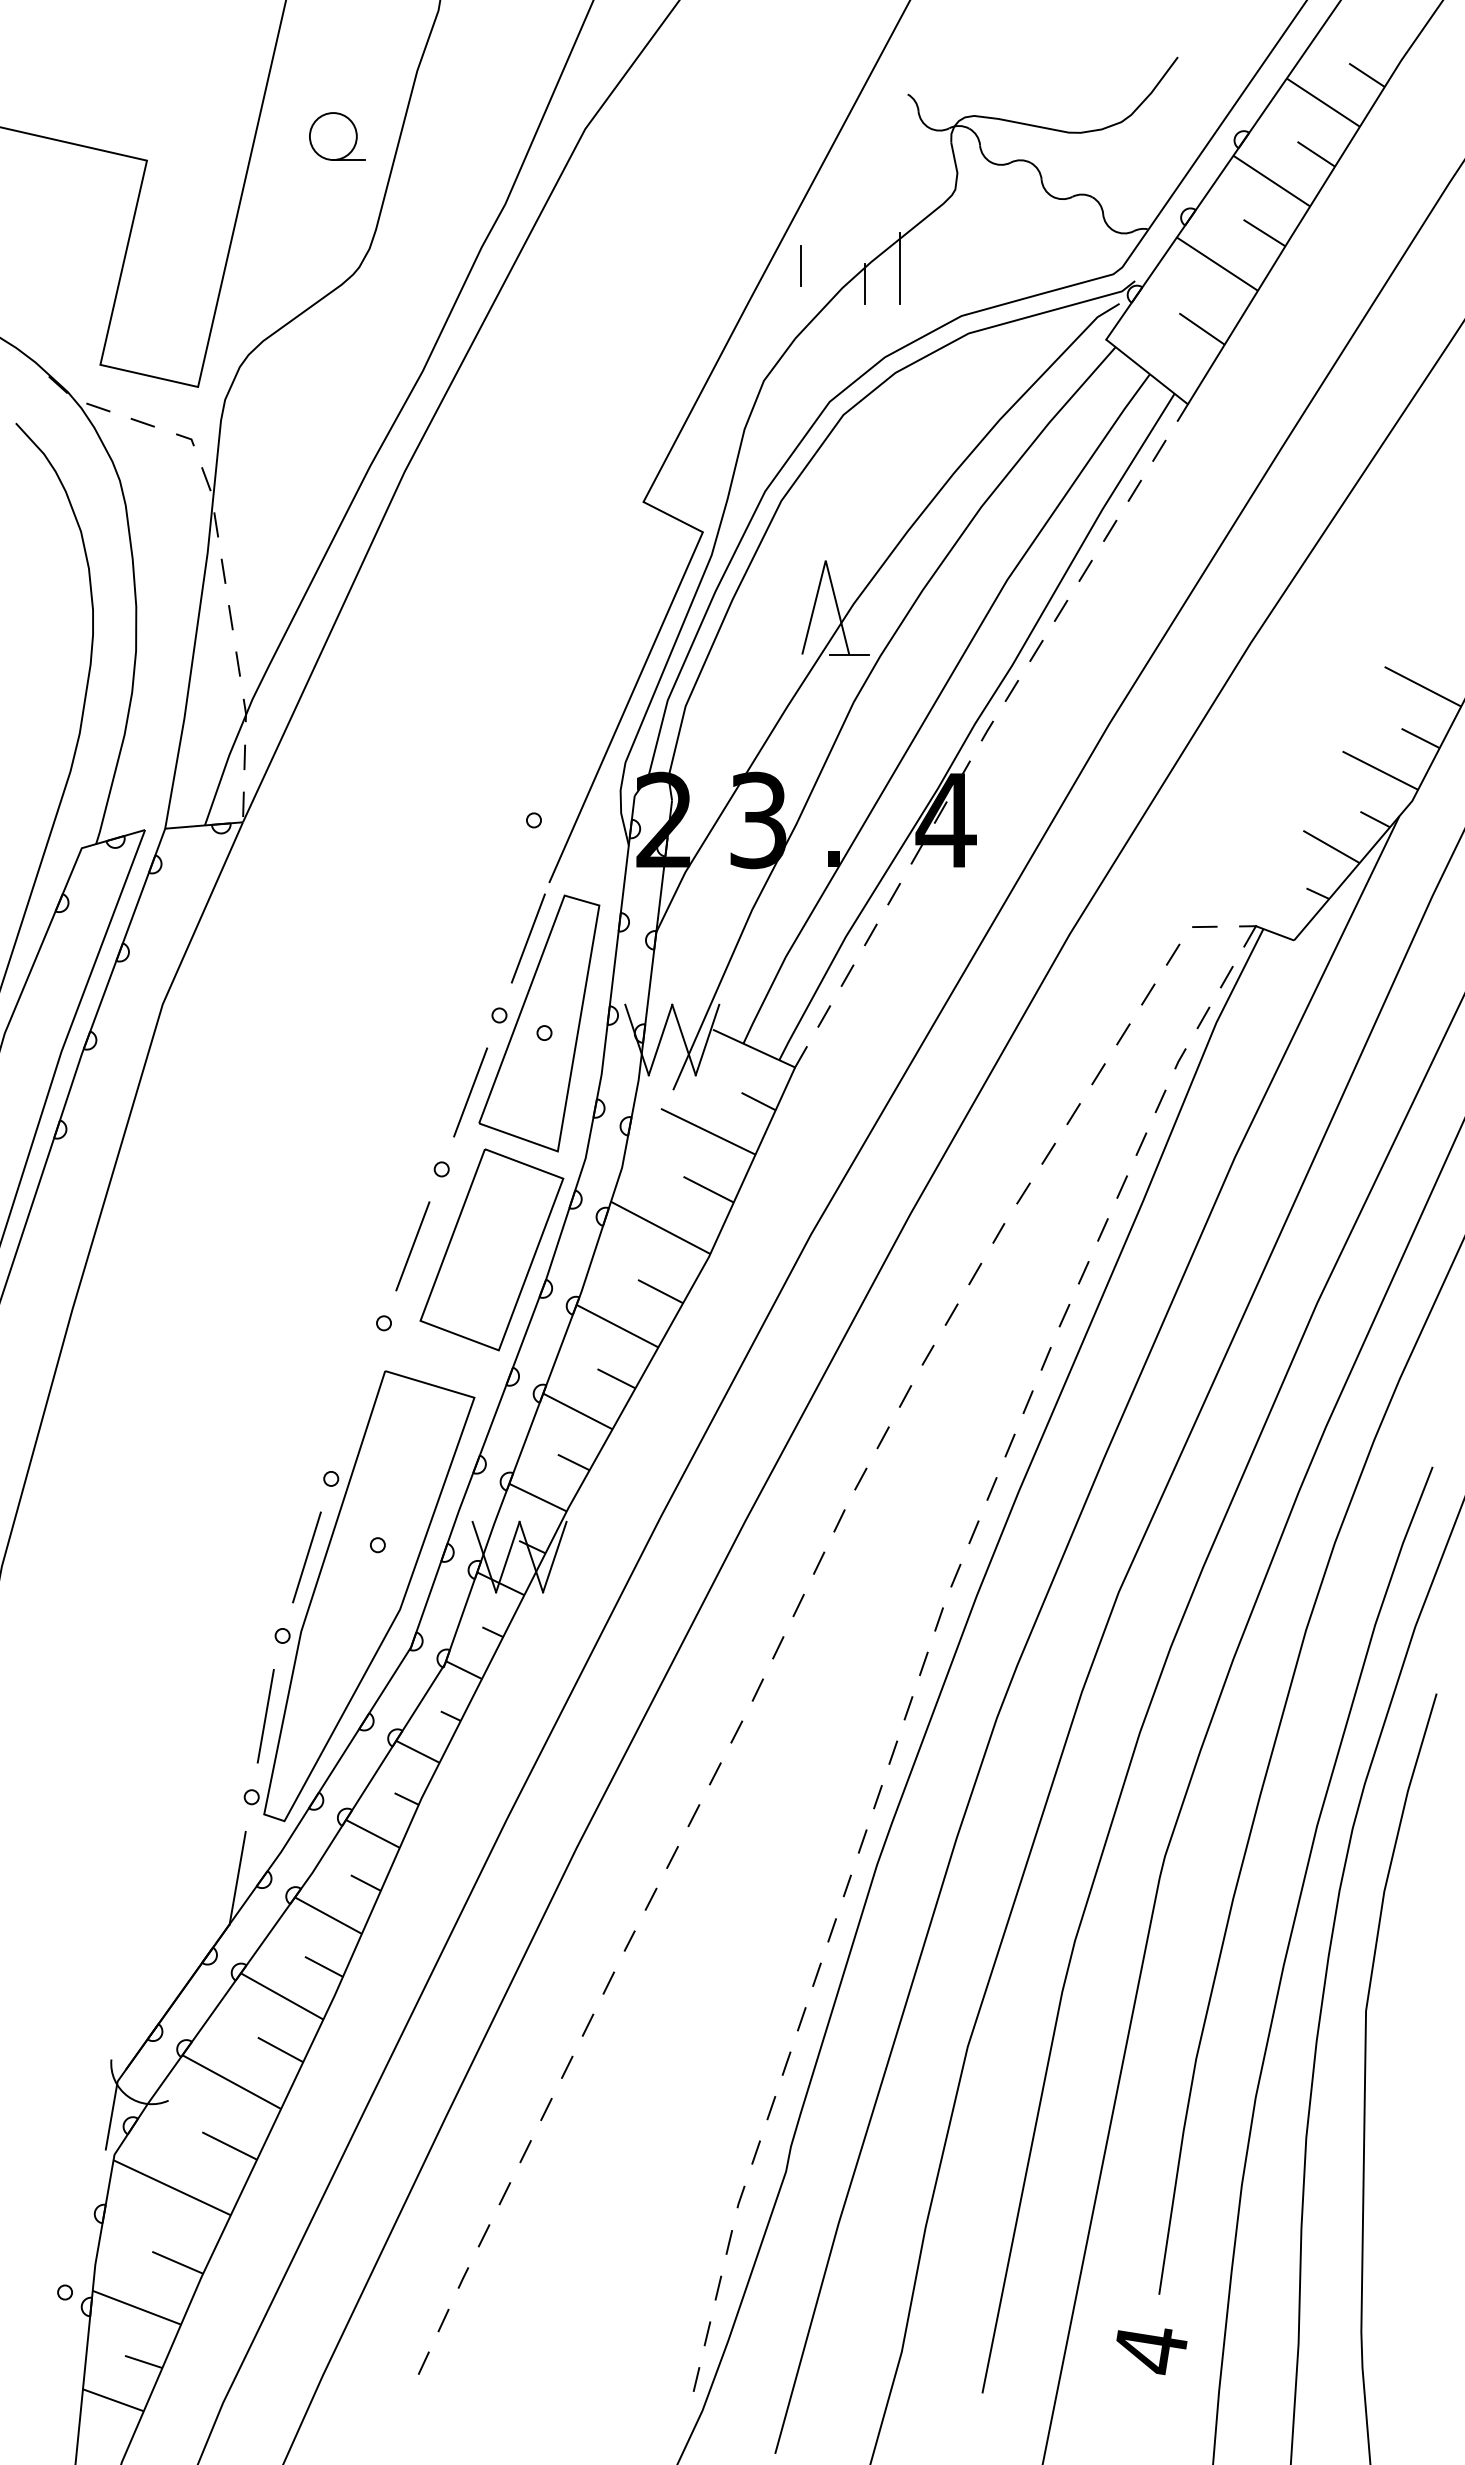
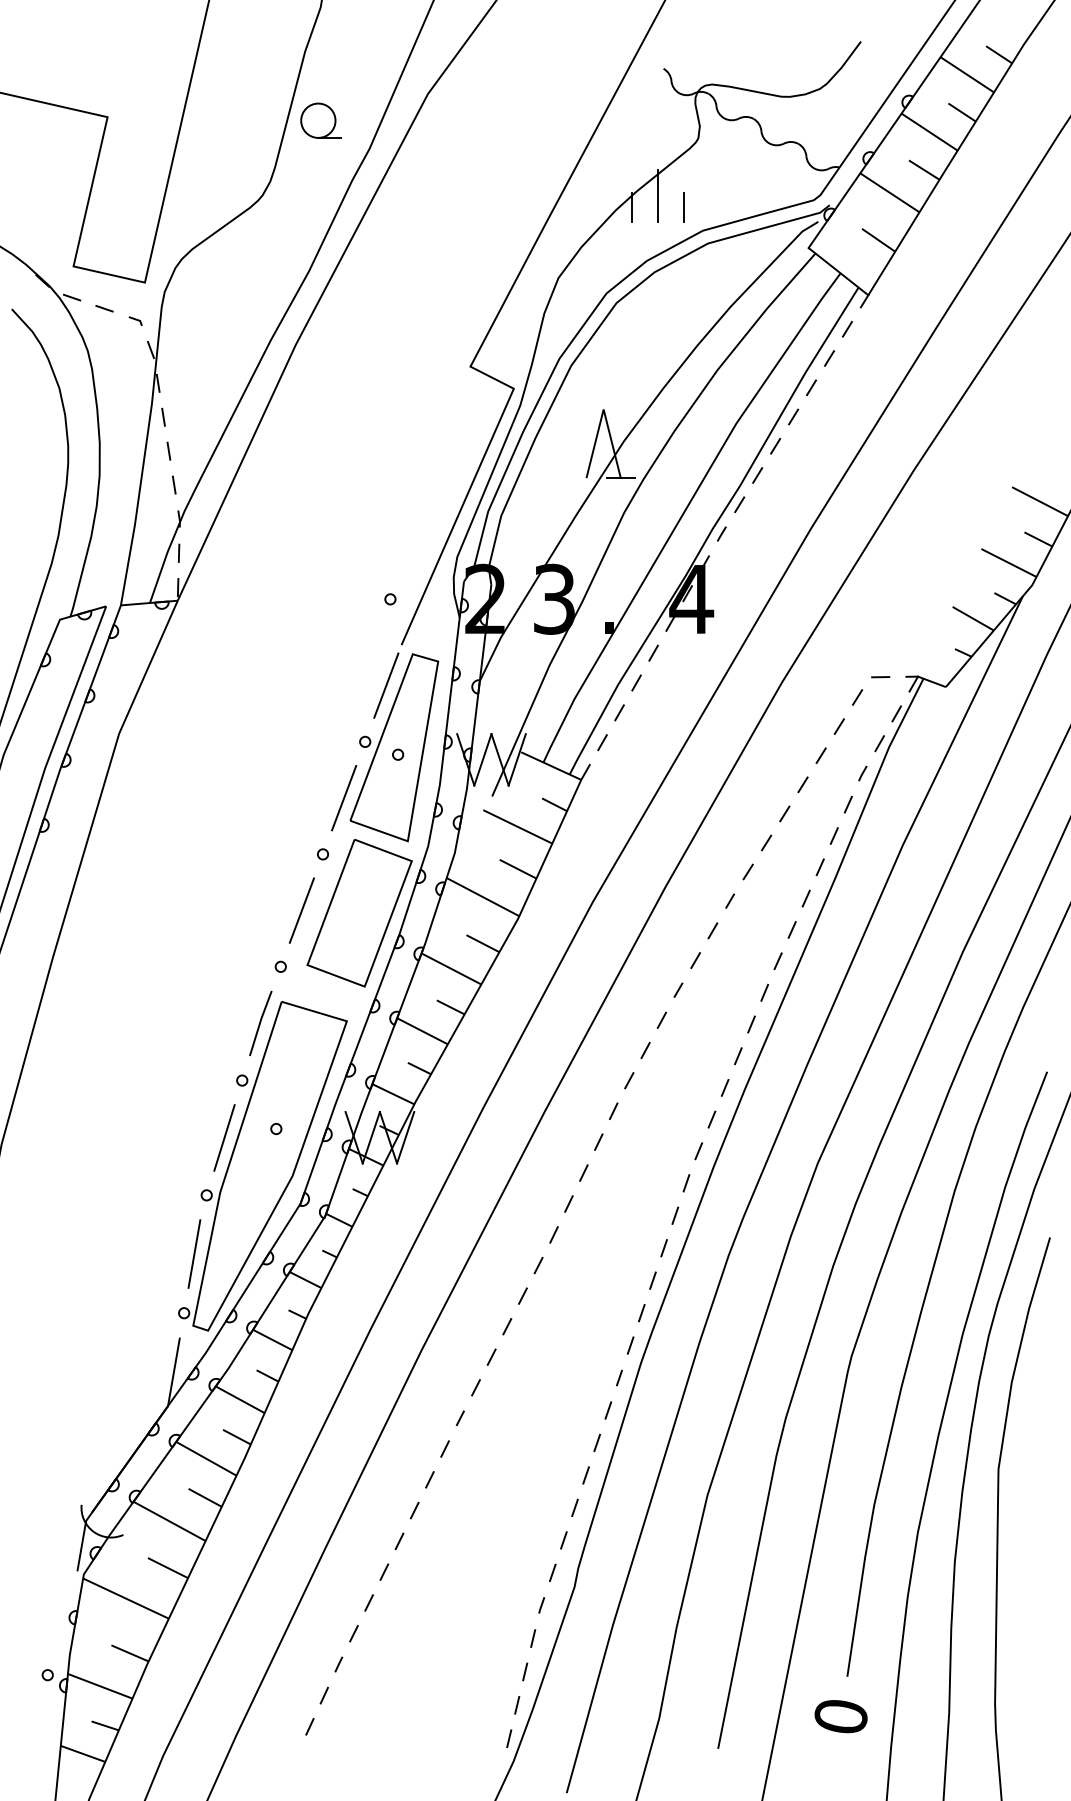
part: (337, 136) -> (321, 120), moved
line: (800, 265) -> (683, 206), moved
line: (356, 1400) -> (260, 1023), added
text: (1150, 2350) -> (840, 1717), 4 -> 0

